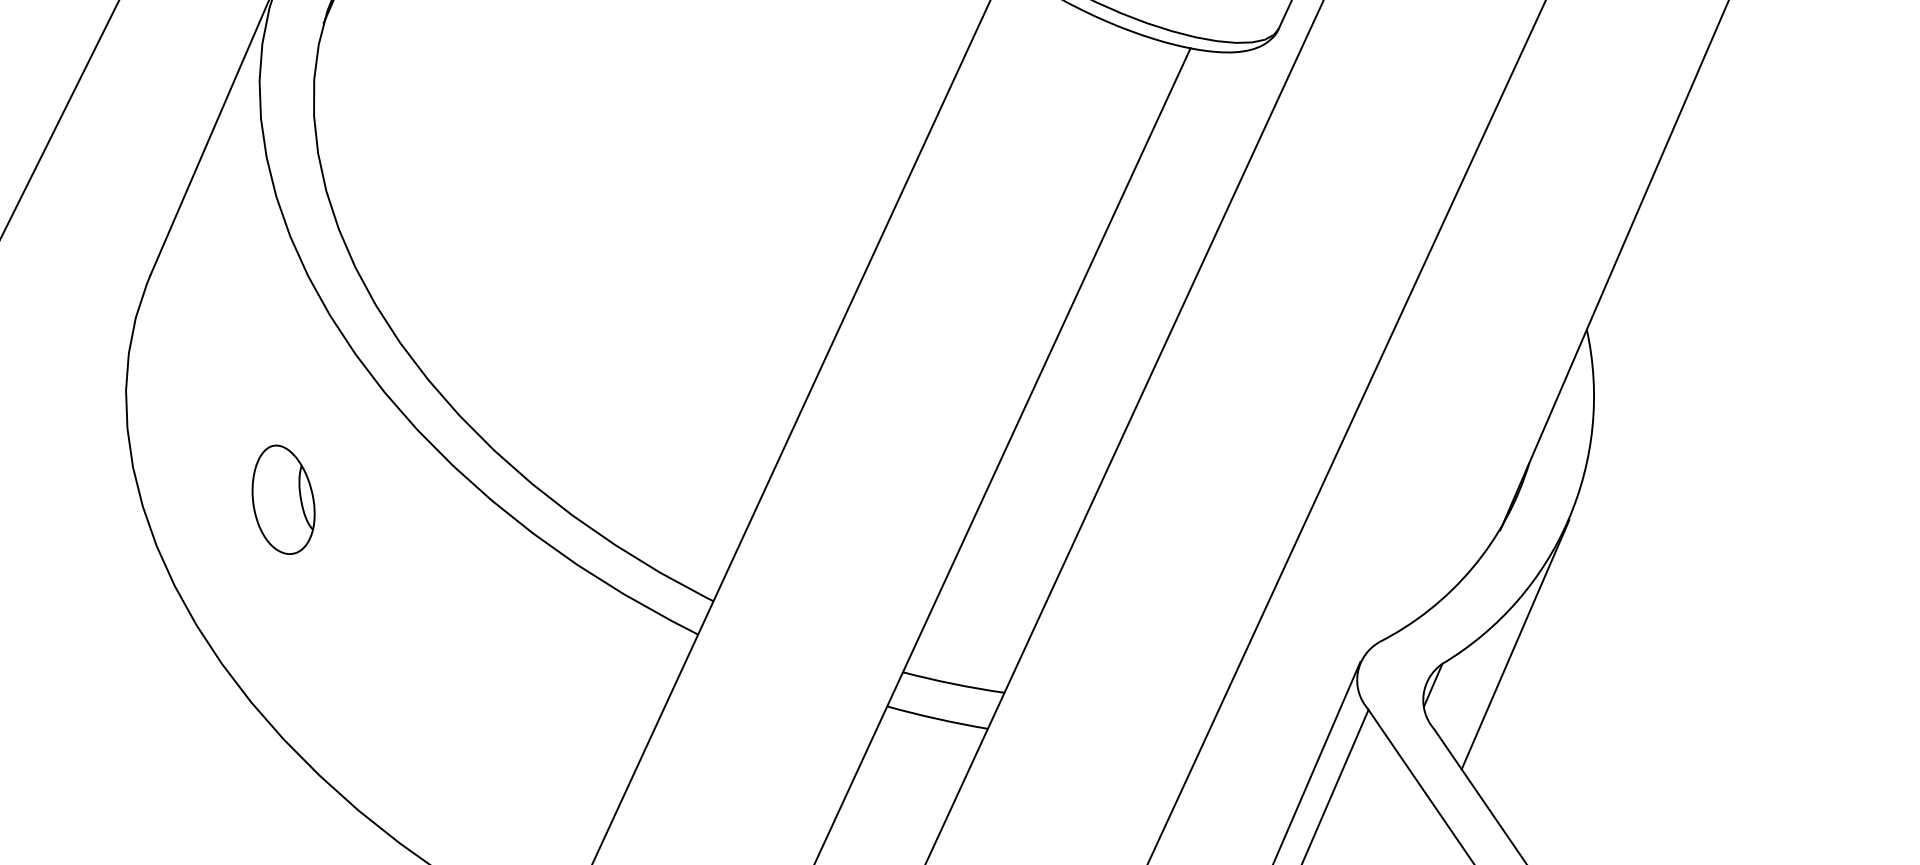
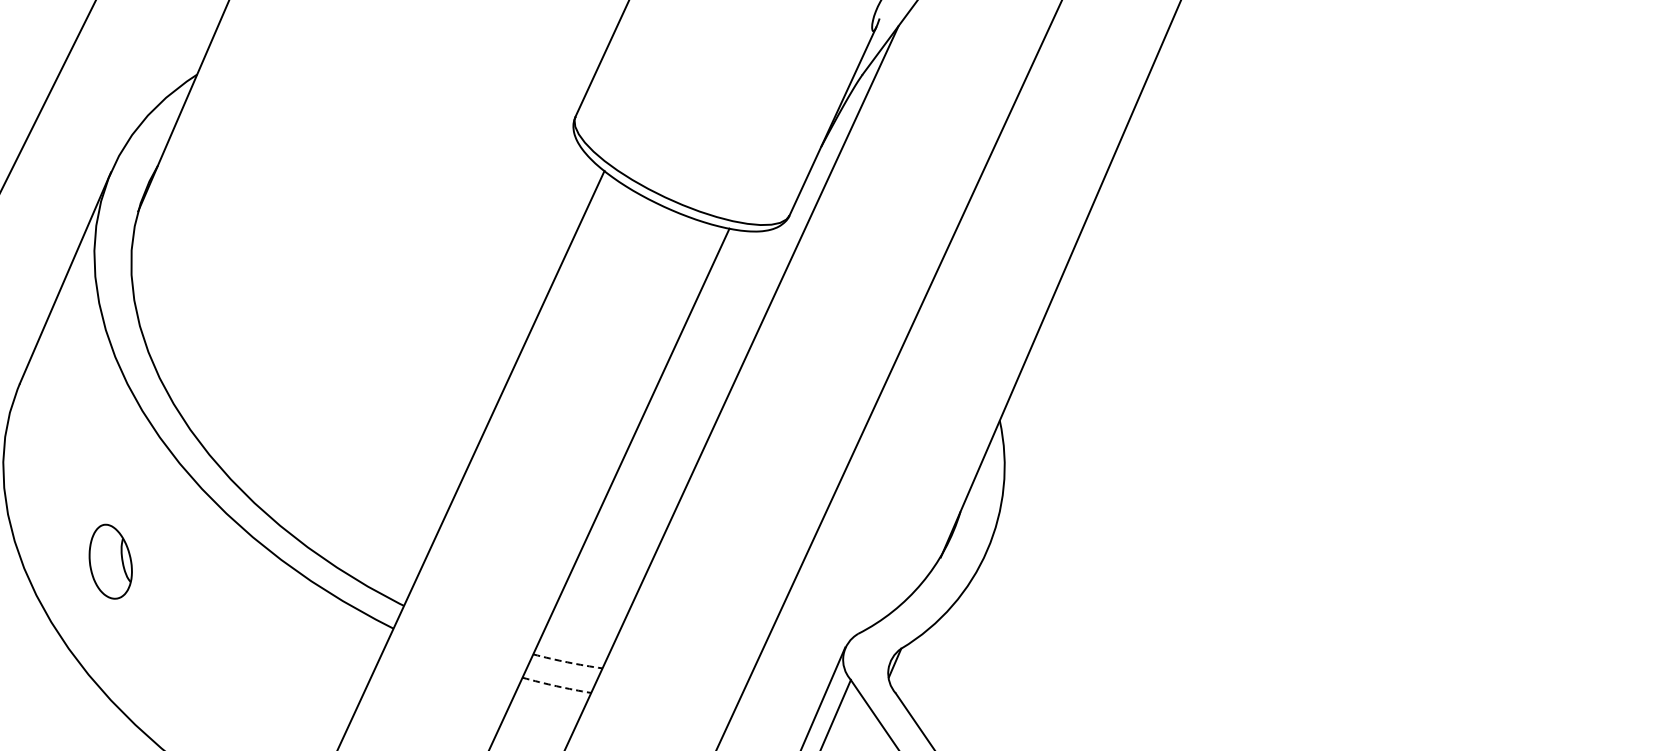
part: (283, 499) -> (110, 561), moved
line: (1514, 644) -> (950, 635), removed
arc: (953, 684) -> (567, 662), solid -> dashed
arc: (937, 719) -> (556, 686), solid -> dashed

